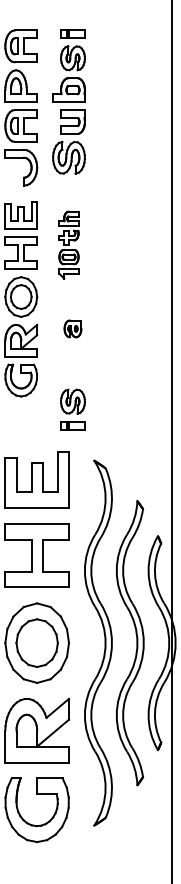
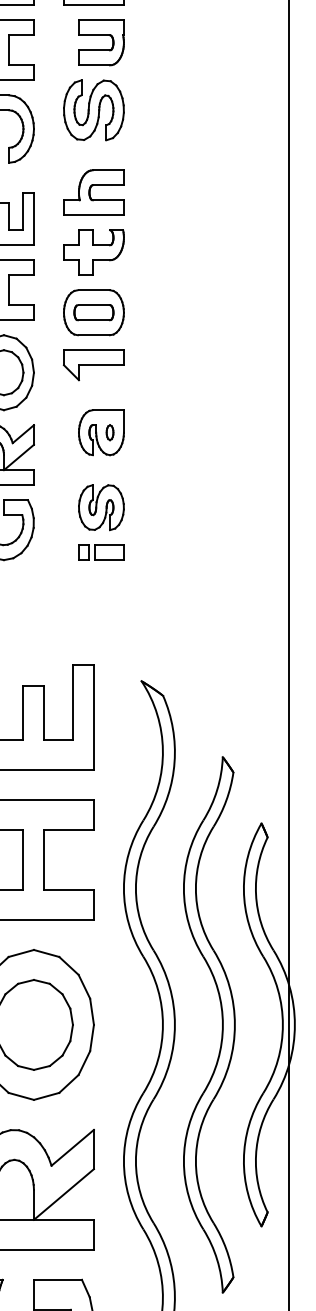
part: (68, 244) -> (92, 273), size x1.67
part: (72, 328) -> (100, 431), size x1.43
part: (72, 409) -> (100, 522), moved

